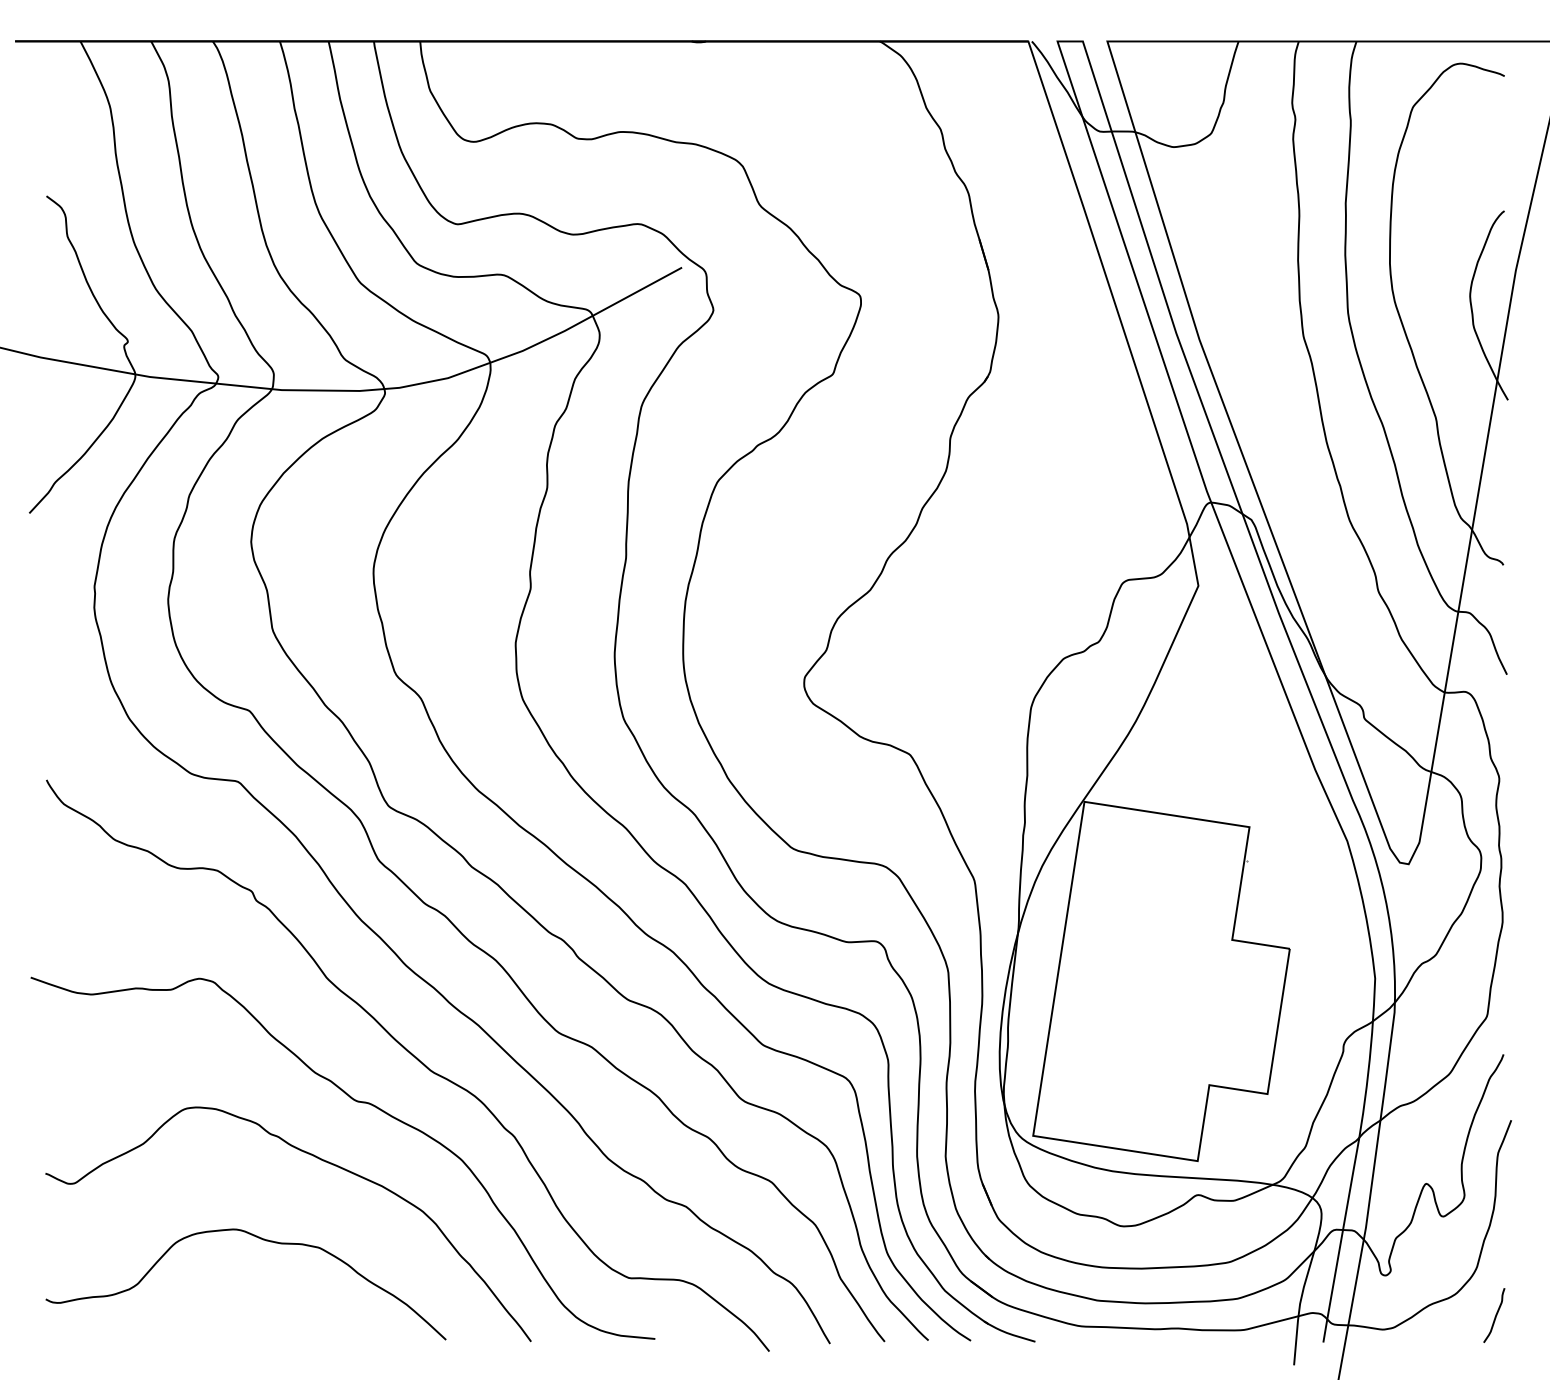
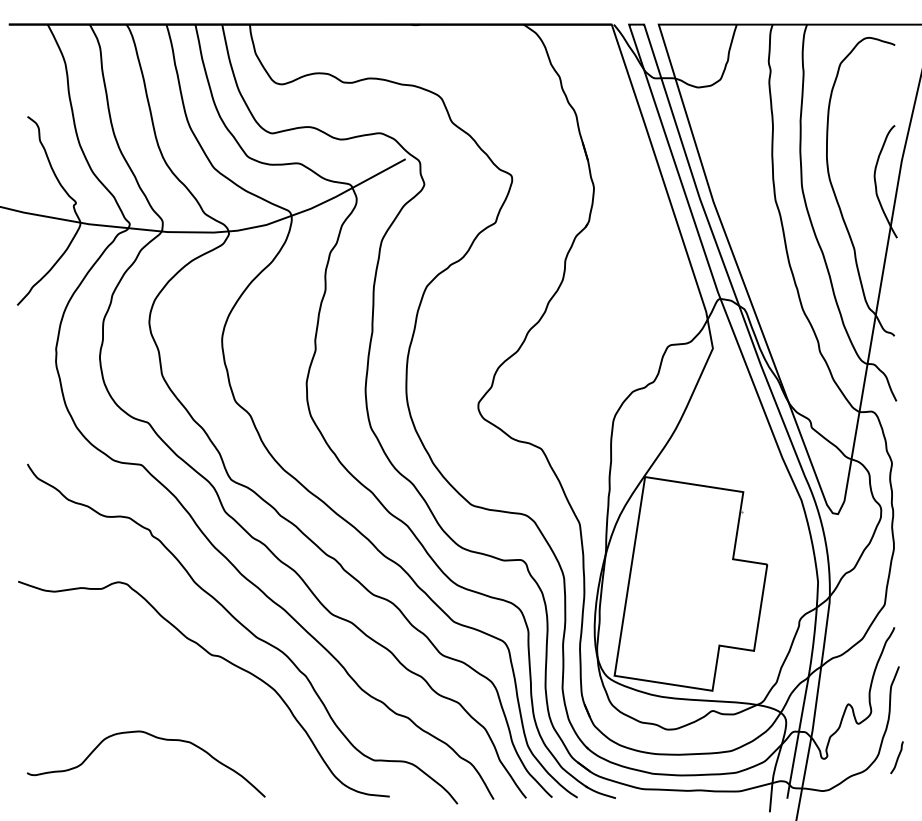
curve: (320, 1160) -> (190, 690), removed
curve: (1495, 1315) -> (897, 757), moved

